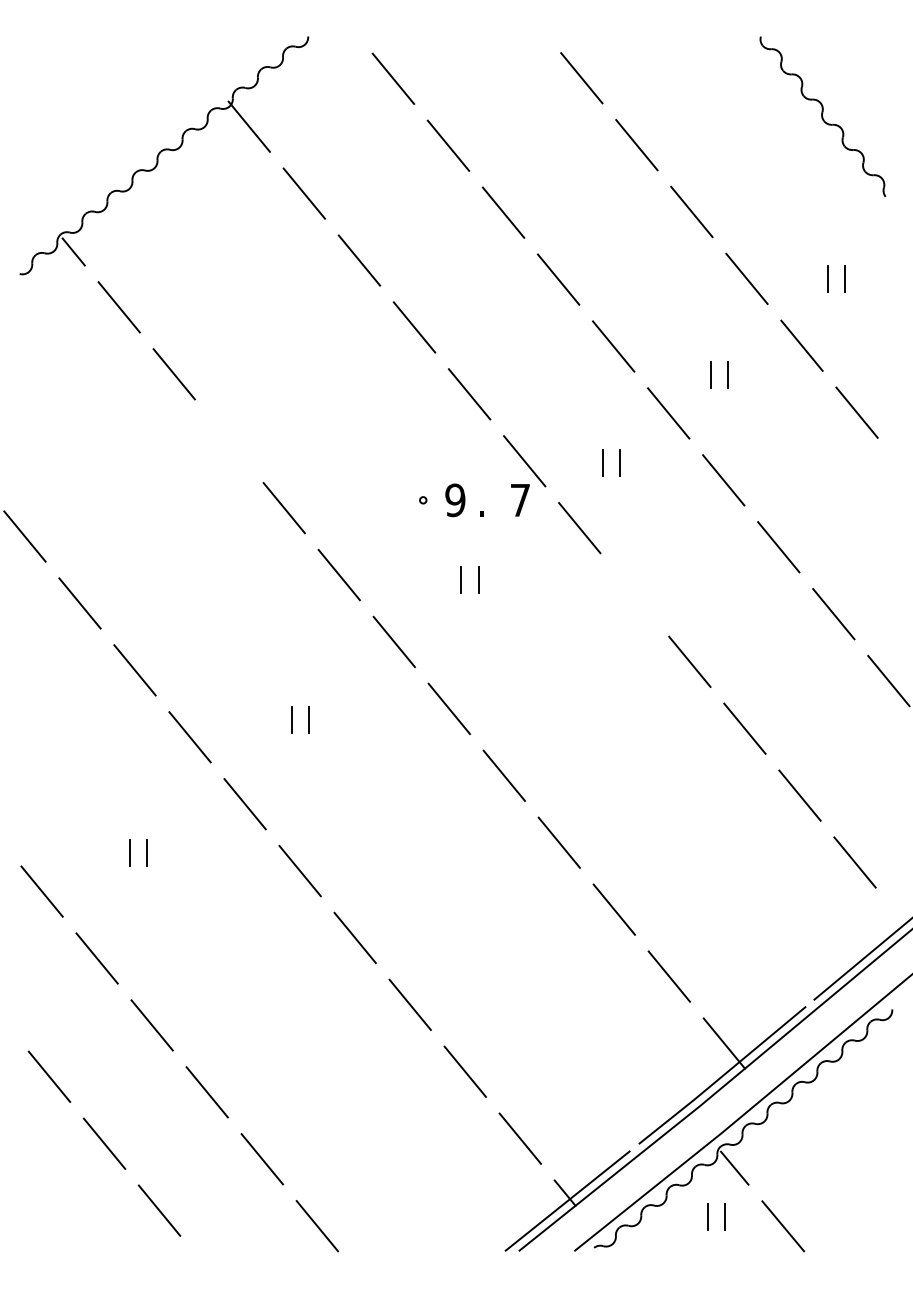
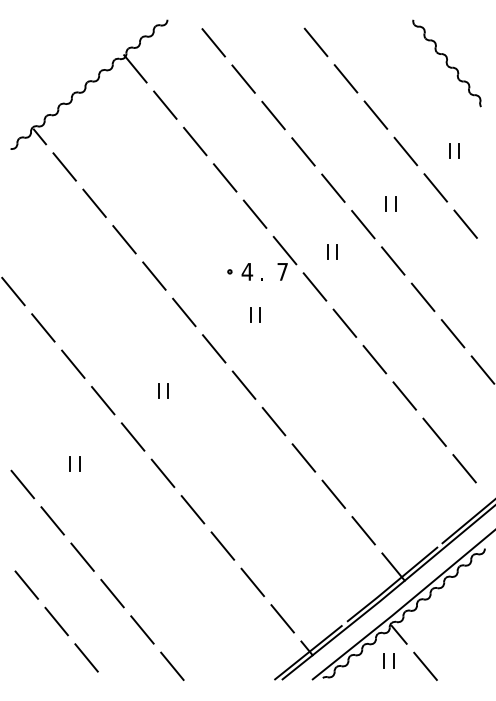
line: (229, 440) -> (124, 239), added
text: (455, 499) -> (247, 271), 9 -> 4
line: (634, 593) -> (344, 322), added

